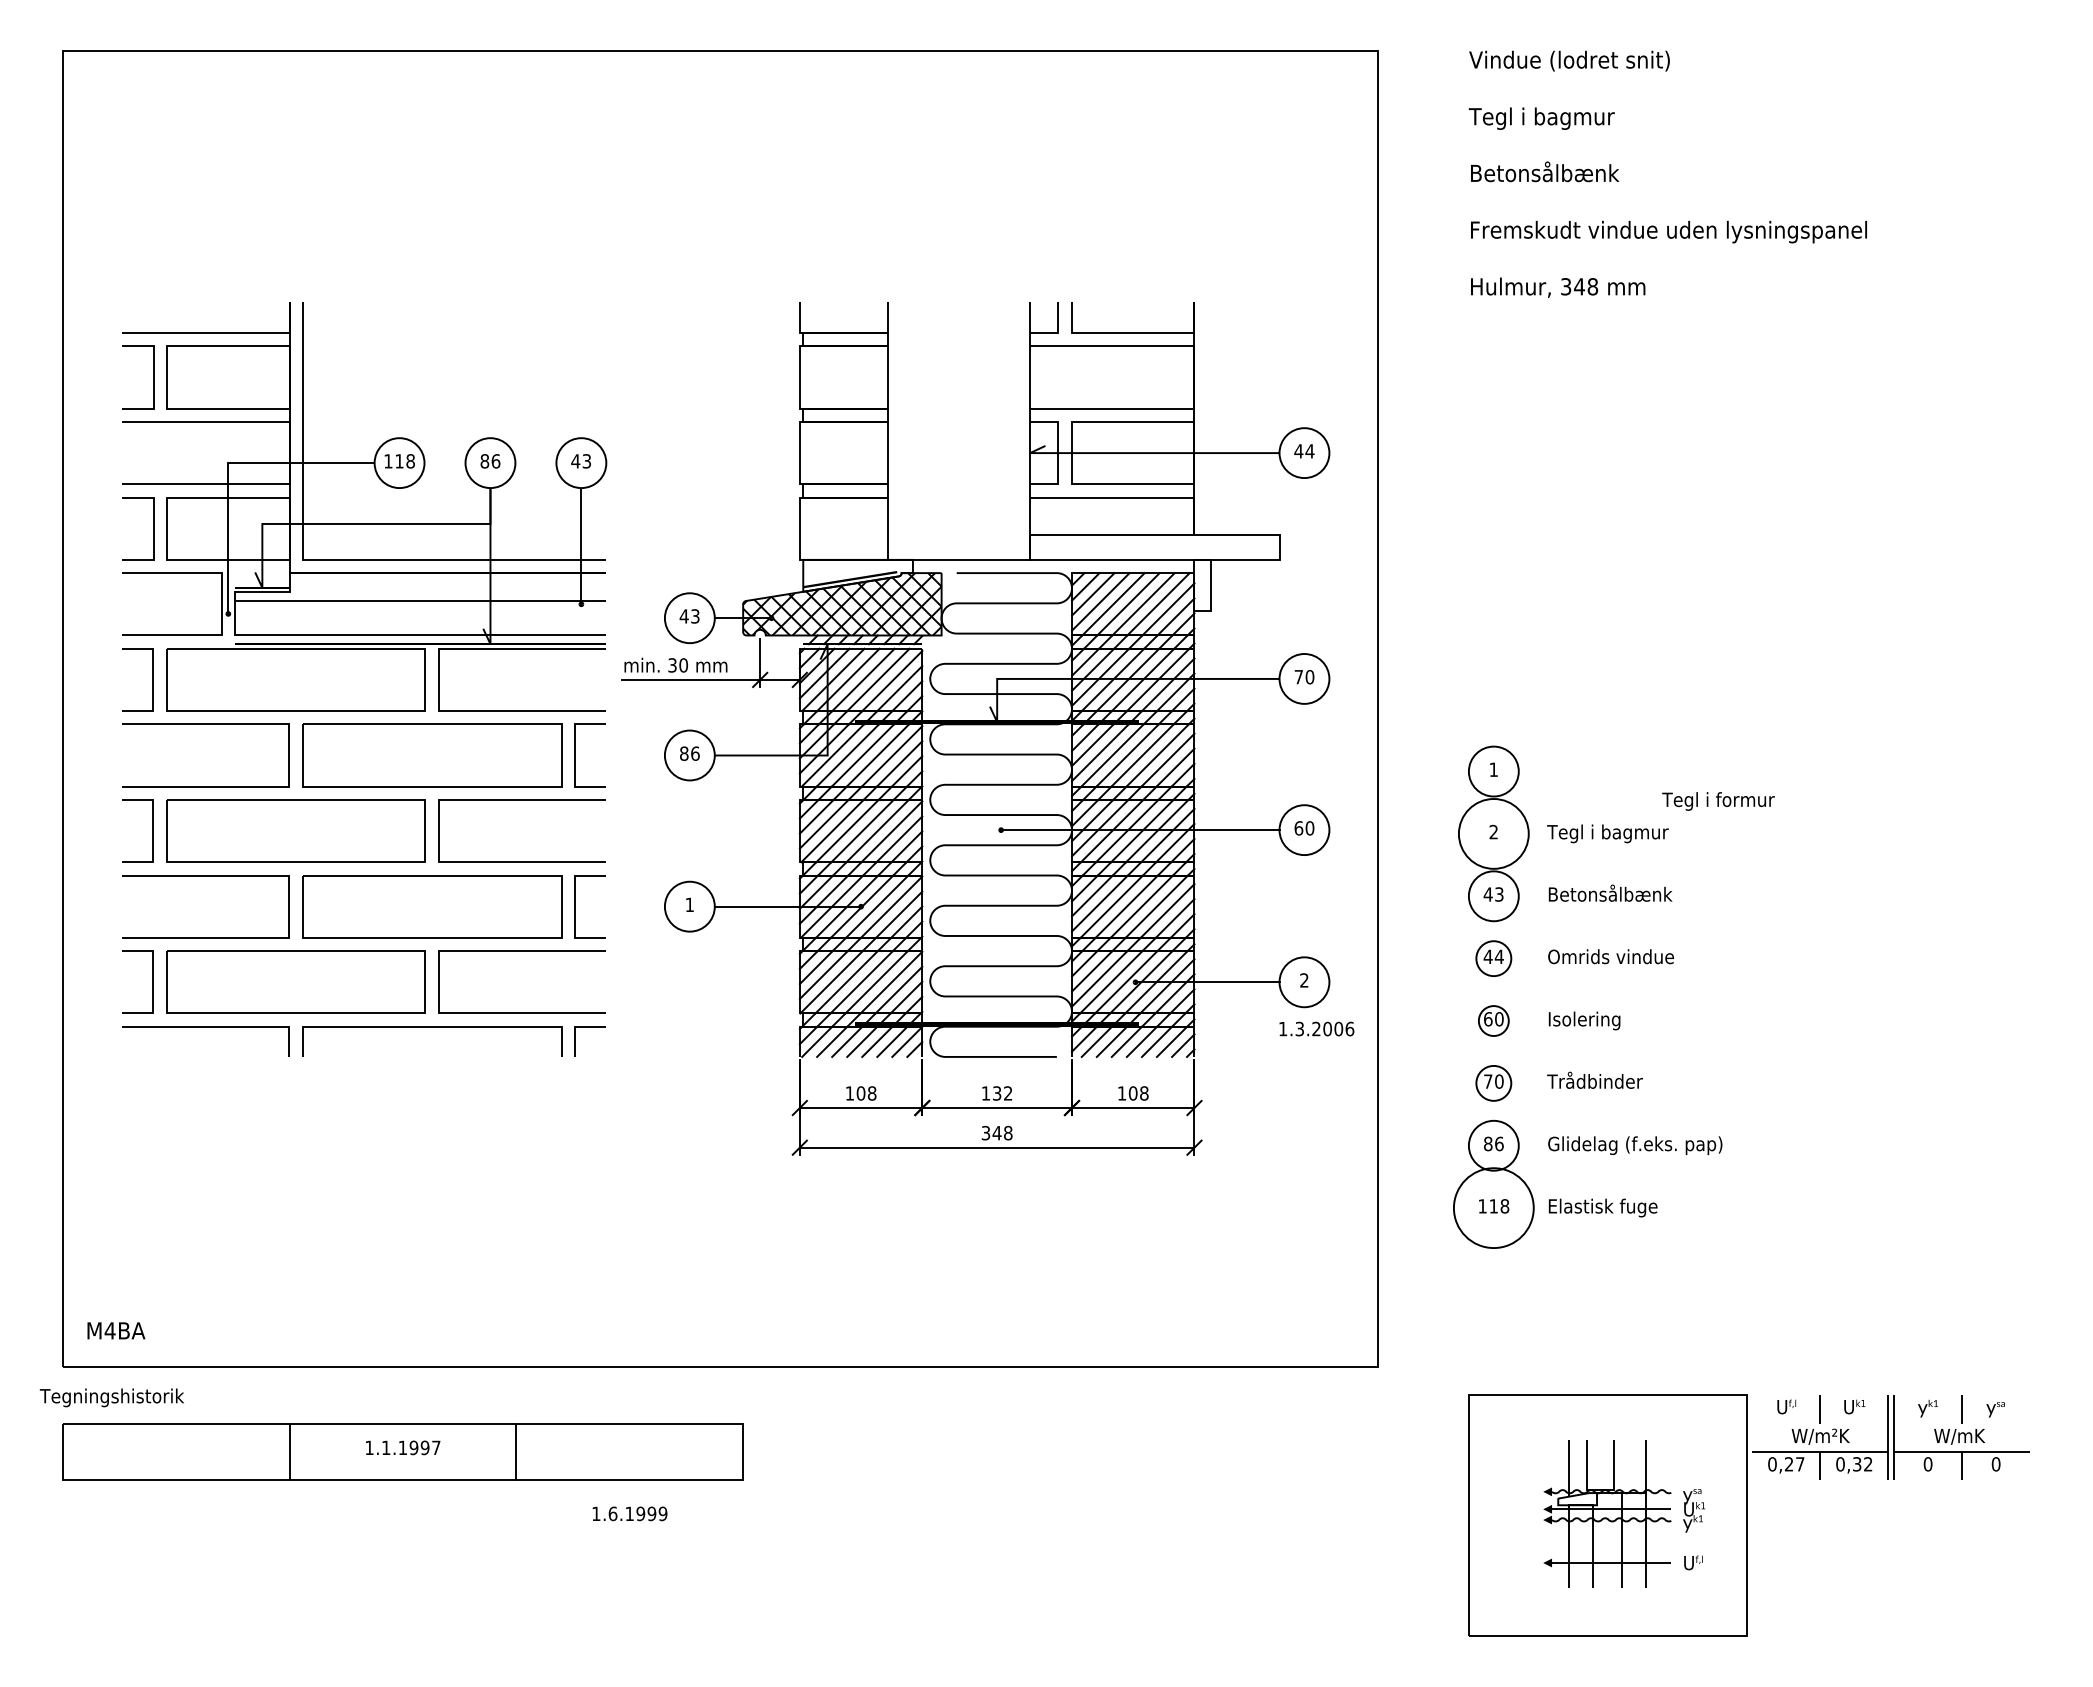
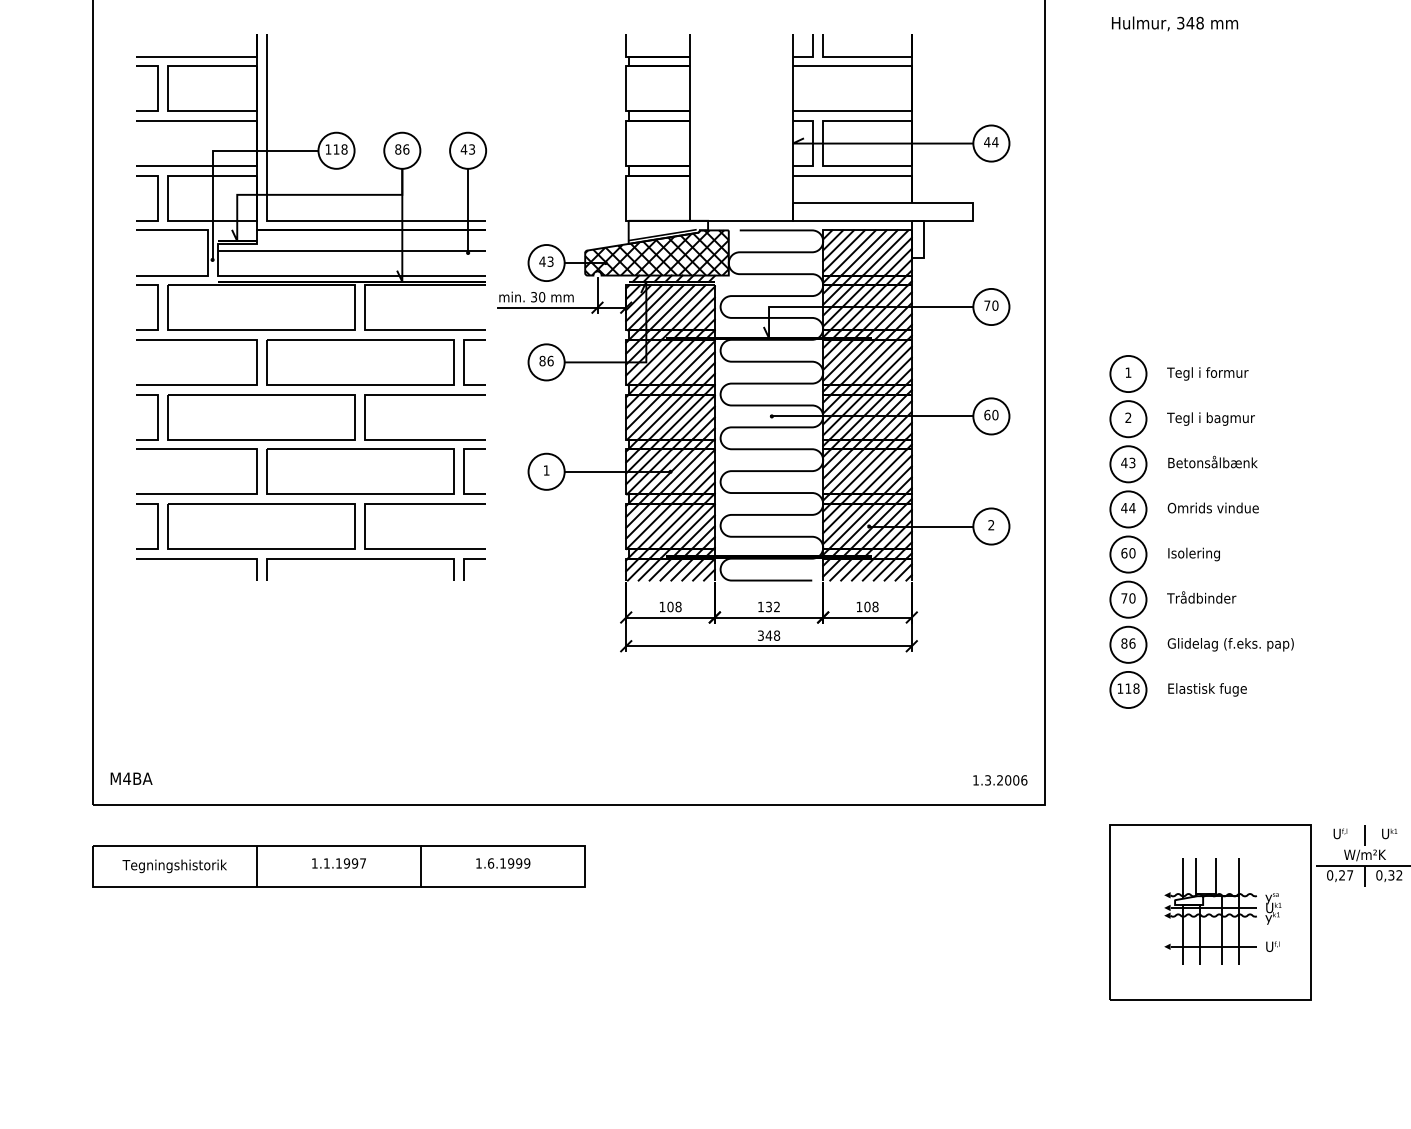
text: (1718, 801) -> (1207, 373), moved
circle: (1493, 833) -> (1128, 418), size x0.71
circle: (1493, 958) -> (1128, 509), size x1.43
circle: (1493, 1020) -> (1128, 554), size x1.67
text: (1316, 1028) -> (1000, 779), moved
circle: (1493, 1083) -> (1128, 599), size x1.43
circle: (1493, 1208) -> (1128, 690), size x0.62
text: (111, 1397) -> (174, 866), moved
text: (629, 1513) -> (502, 863), moved

